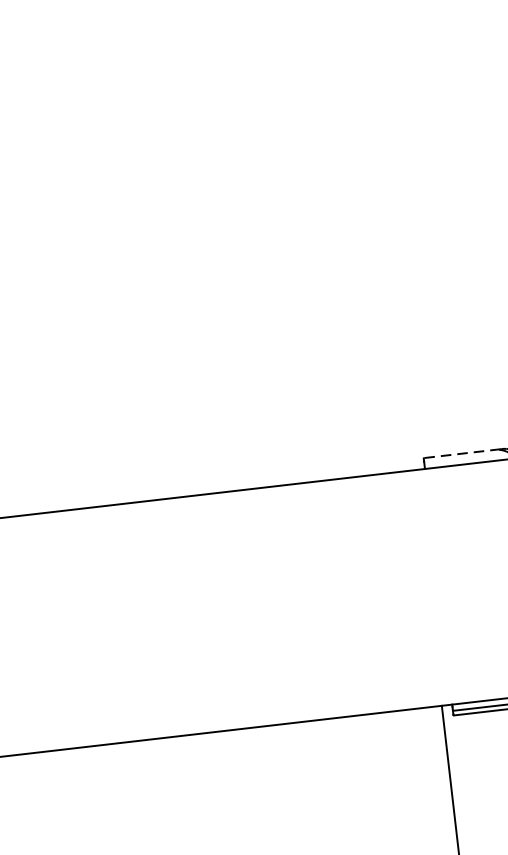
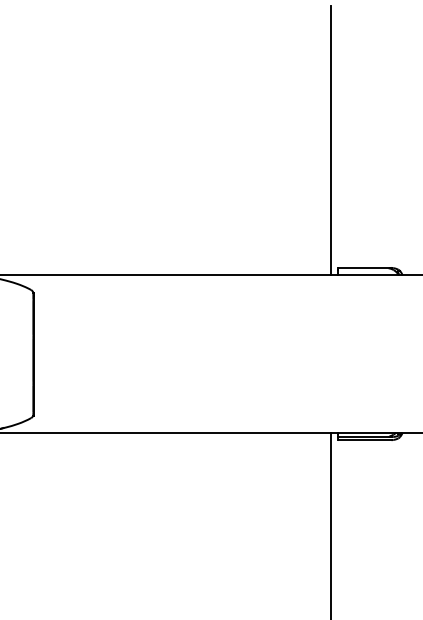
line: (391, 268) -> (331, 140), added
line: (464, 452) -> (365, 267), dashed -> solid

